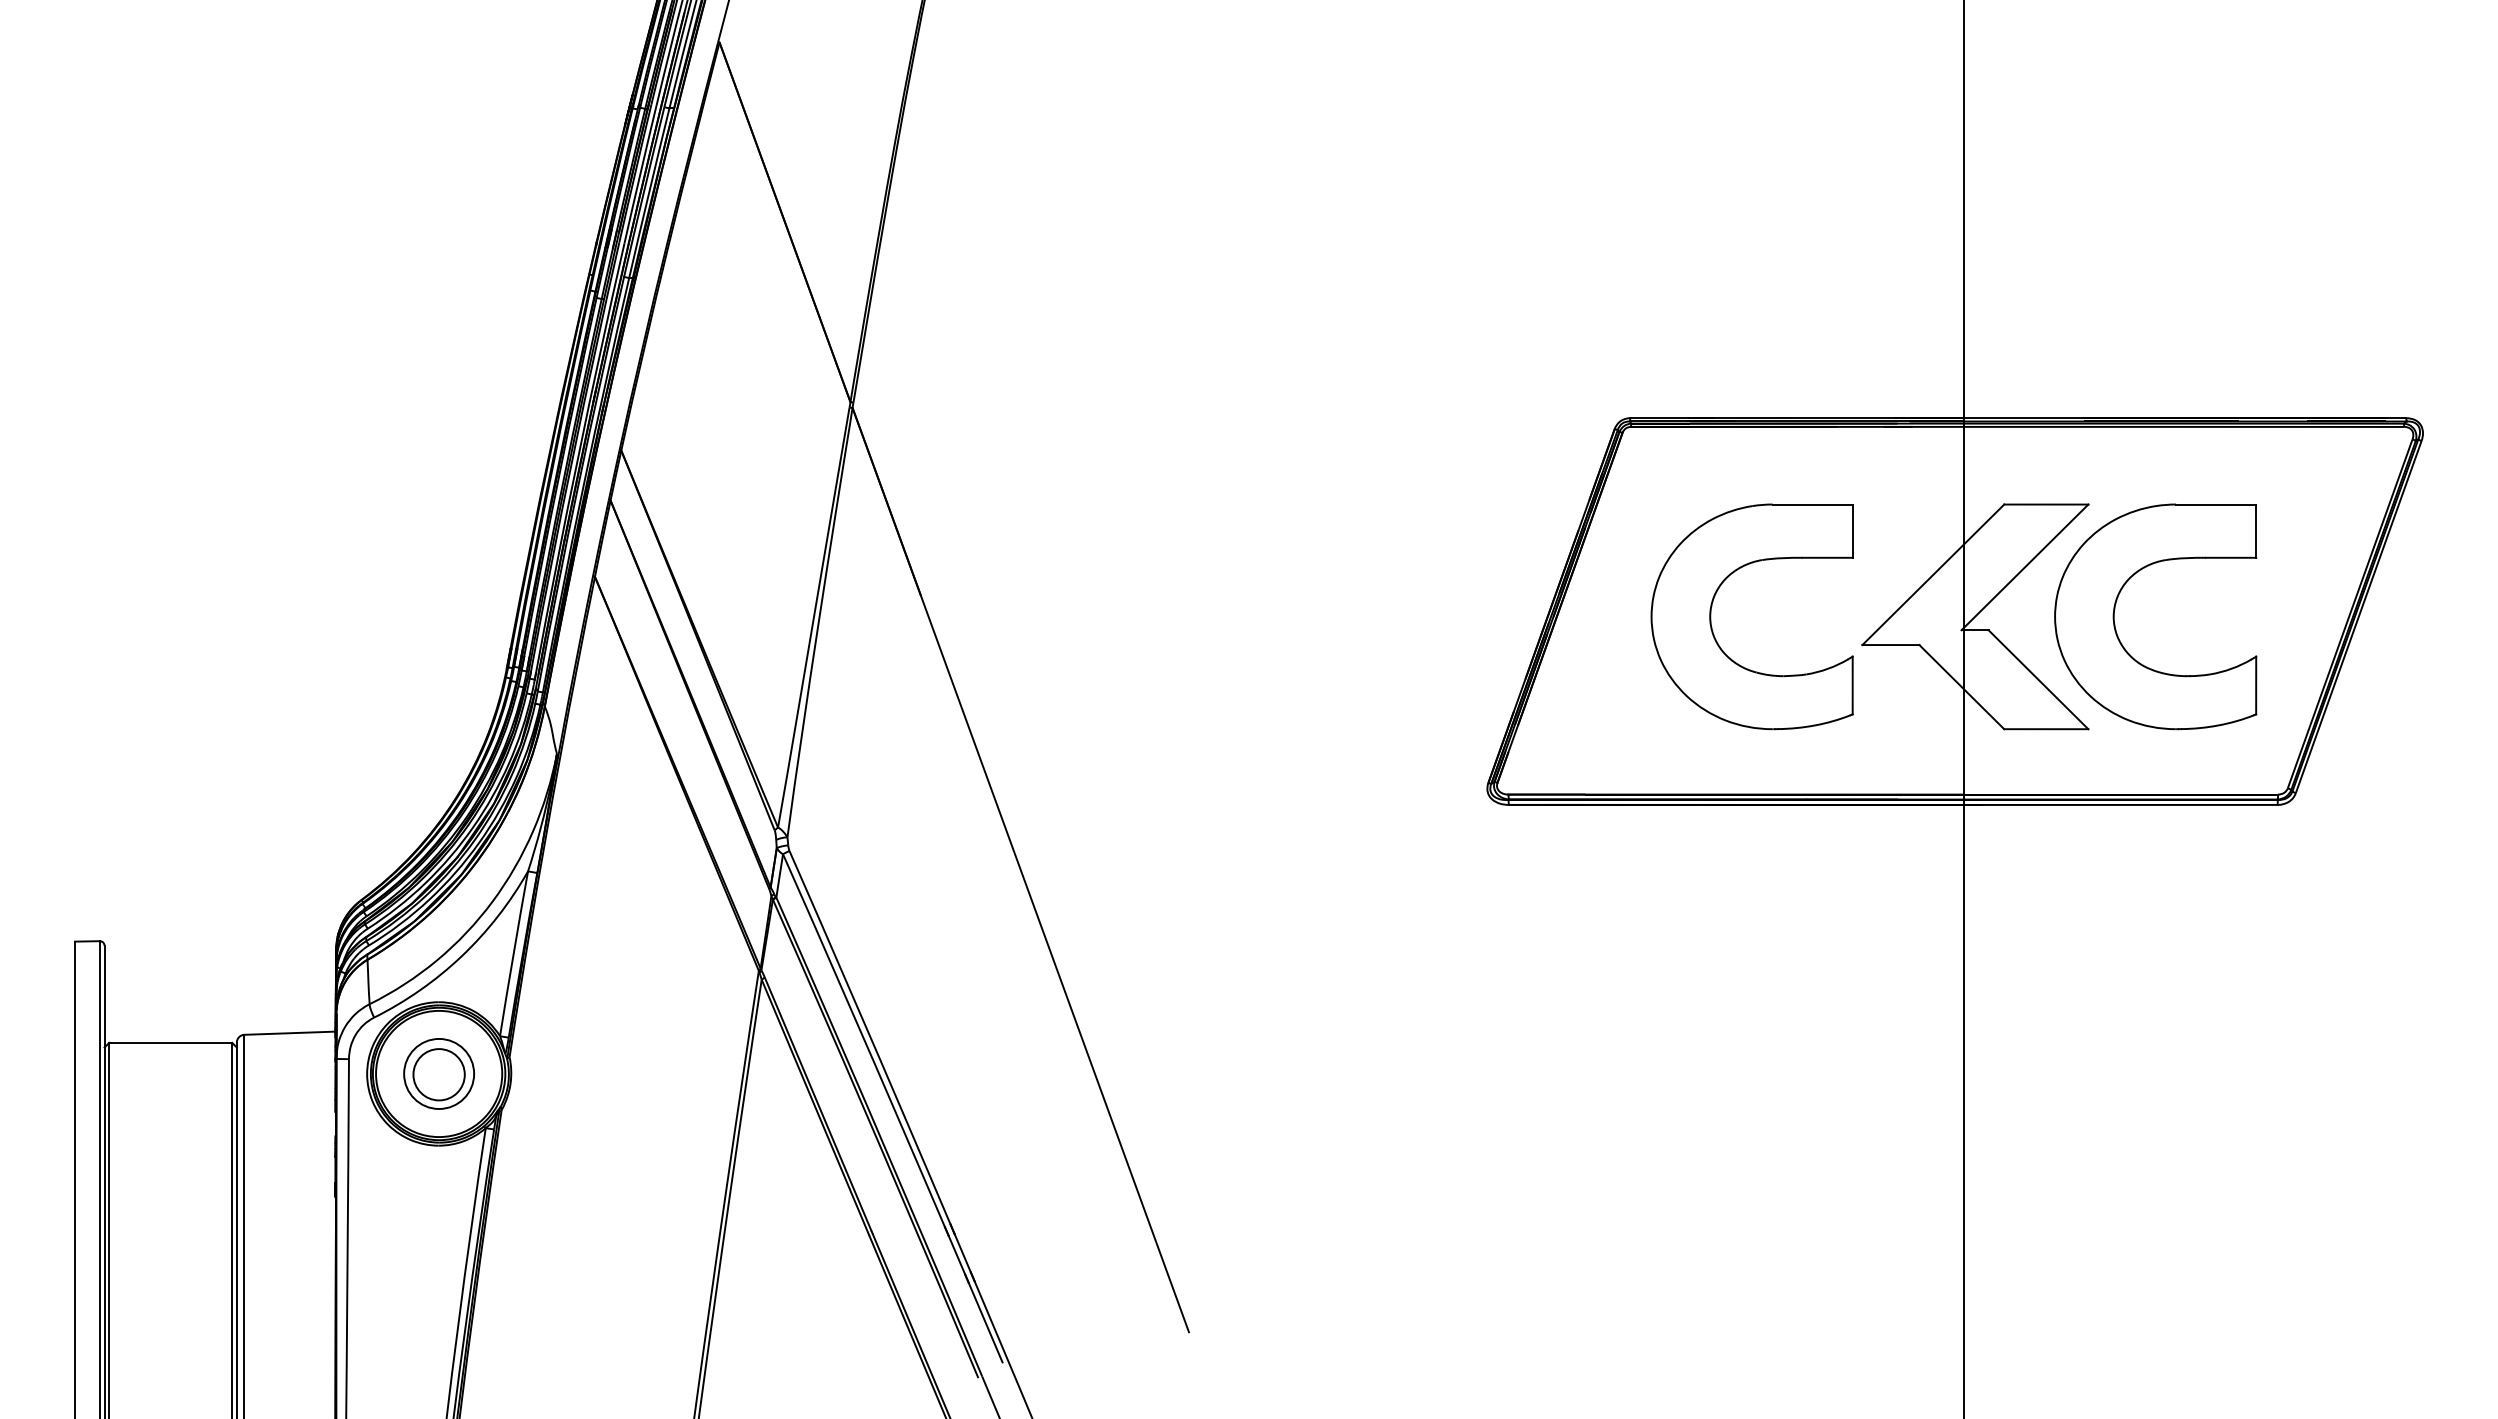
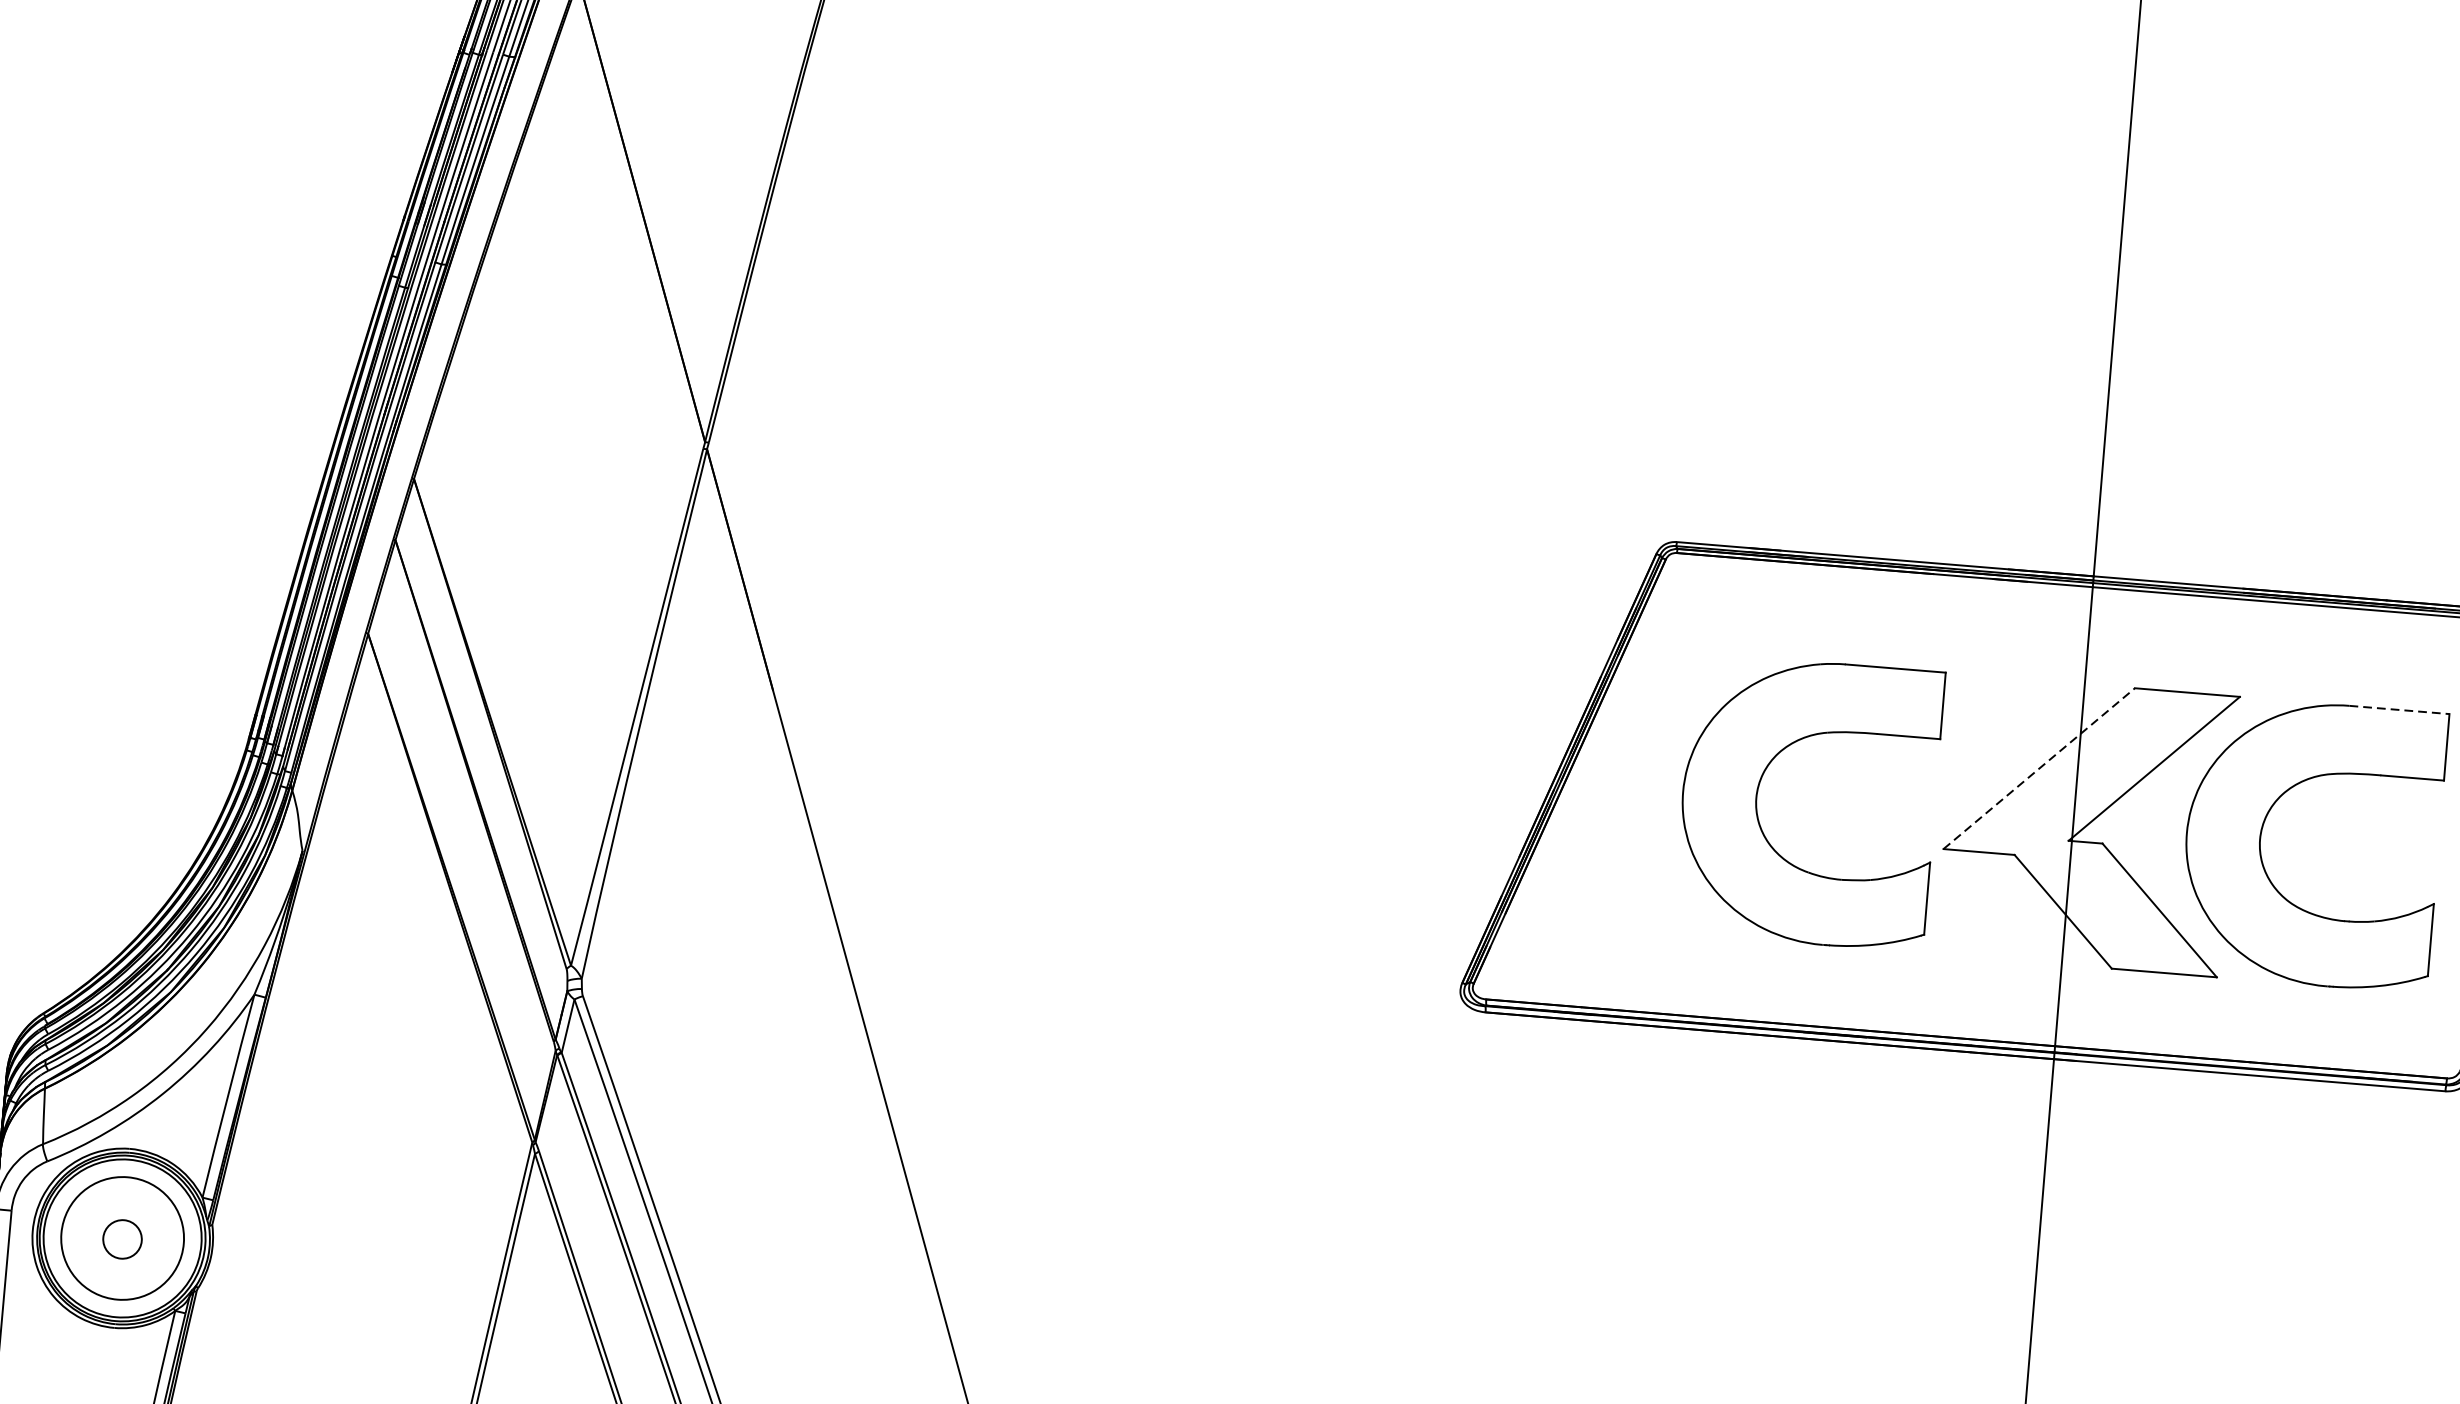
line: (2216, 504) -> (2399, 709), solid -> dashed
line: (1933, 574) -> (2039, 768), solid -> dashed
circle: (439, 1073) -> (123, 1237), size x1.4
circle: (438, 1074) -> (121, 1239), size x0.6

